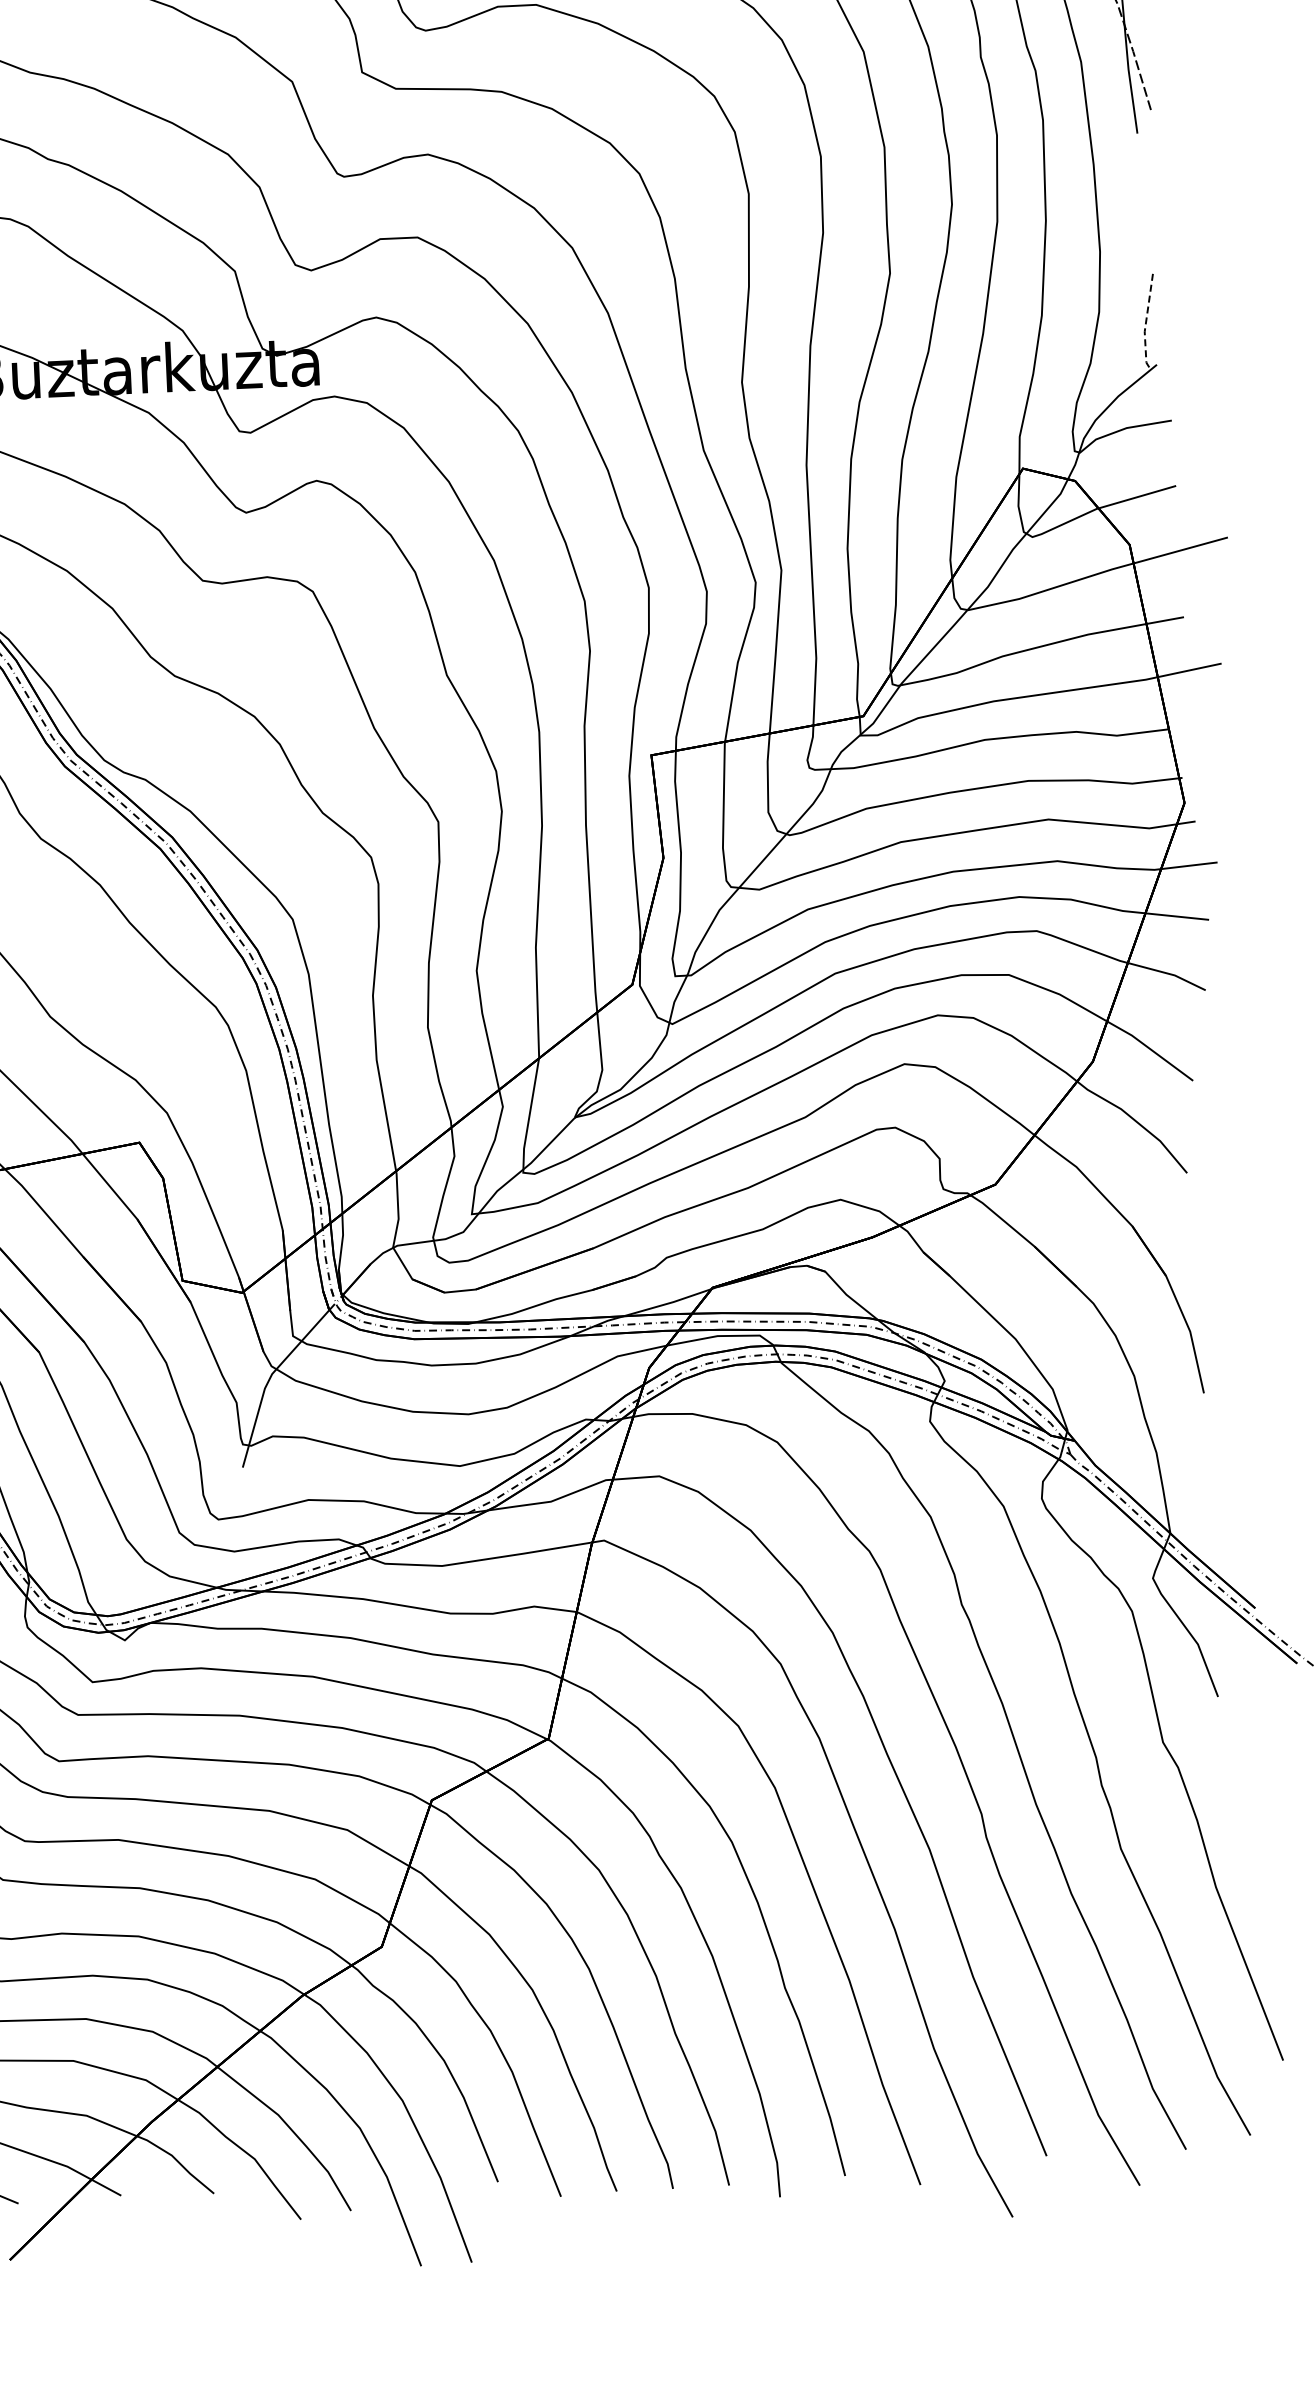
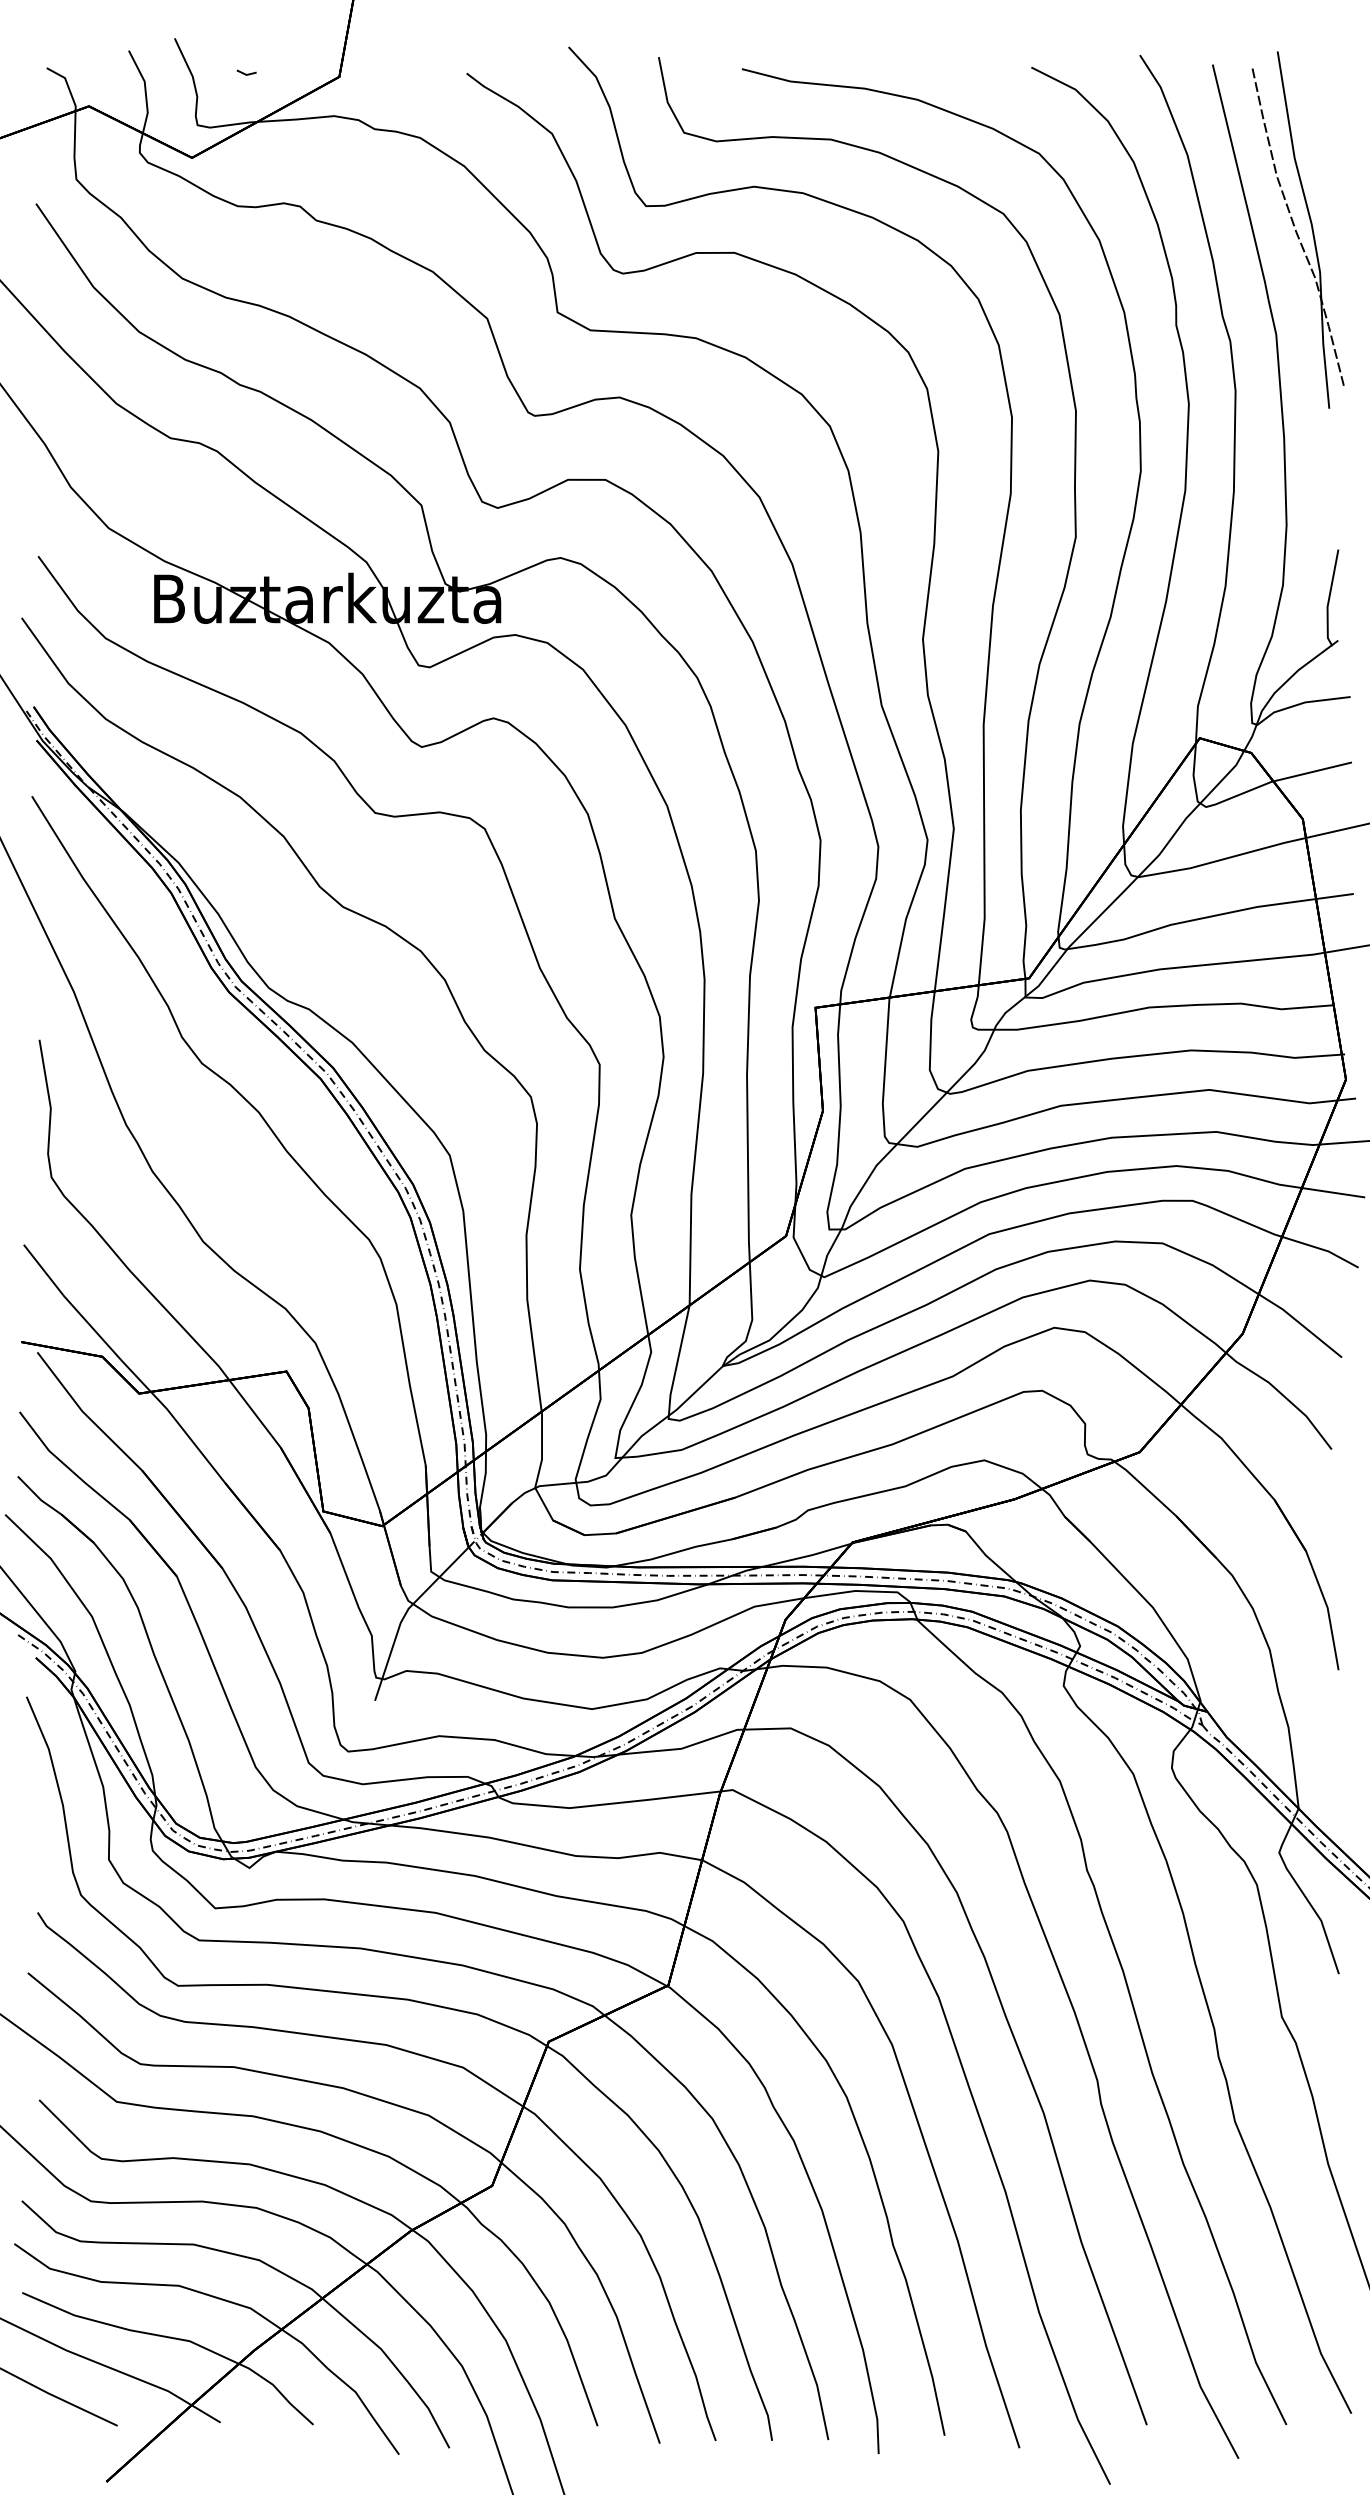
line: (1146, 324) -> (1329, 599), dashed -> solid

